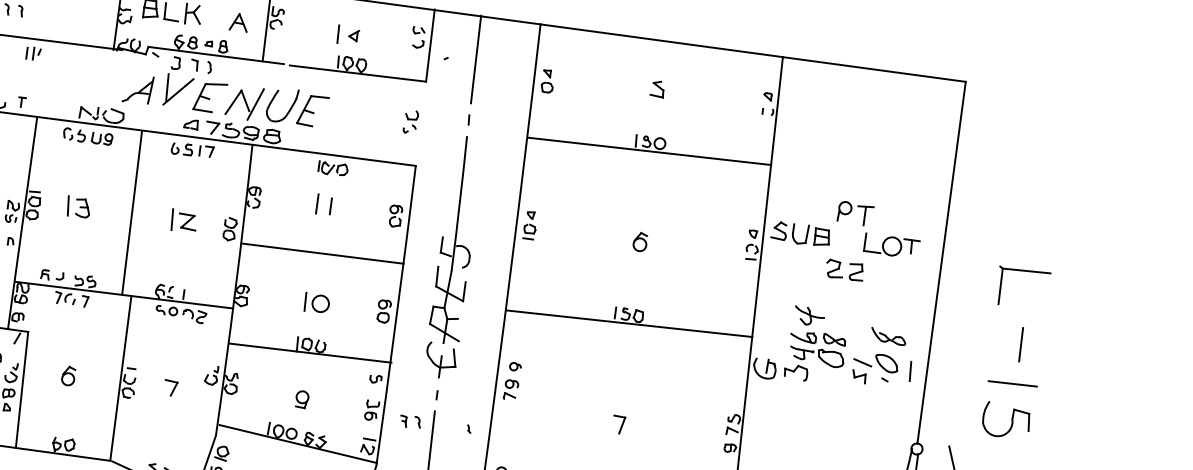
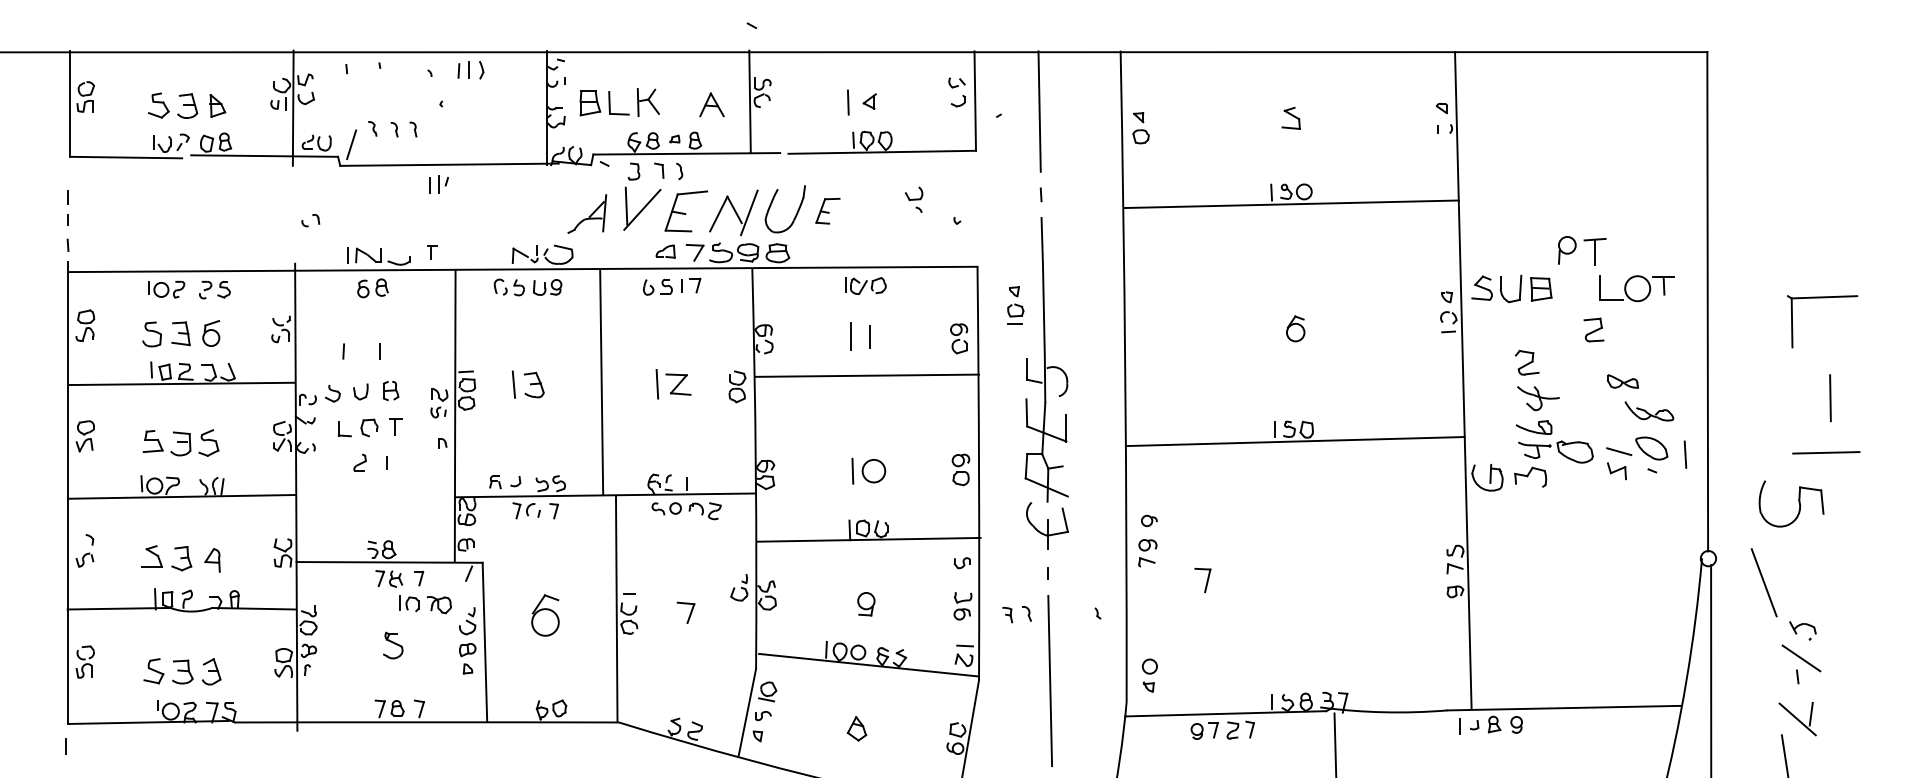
part: (312, 110) -> (827, 210), size x0.6
part: (411, 119) -> (914, 199), moved
part: (530, 225) -> (1015, 305), moved
line: (322, 253) -> (867, 375), moved
part: (834, 268) -> (1526, 362), moved
part: (834, 339) -> (1622, 381), moved
part: (68, 375) -> (545, 614), size x1.6
part: (1011, 421) -> (1798, 503), moved
part: (618, 424) -> (1202, 580), moved

